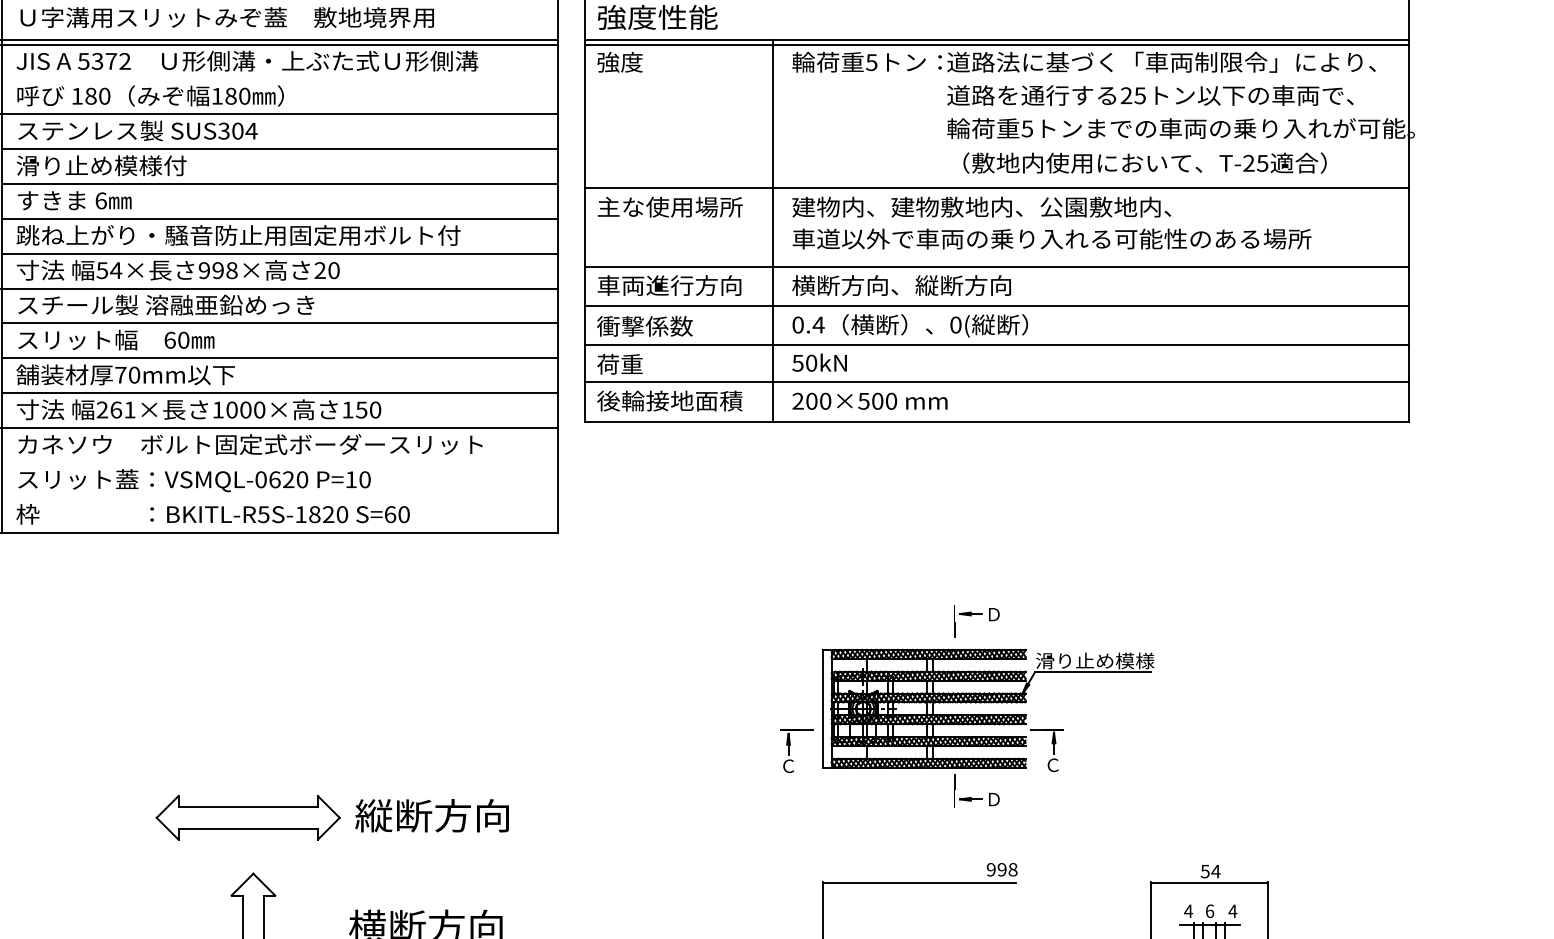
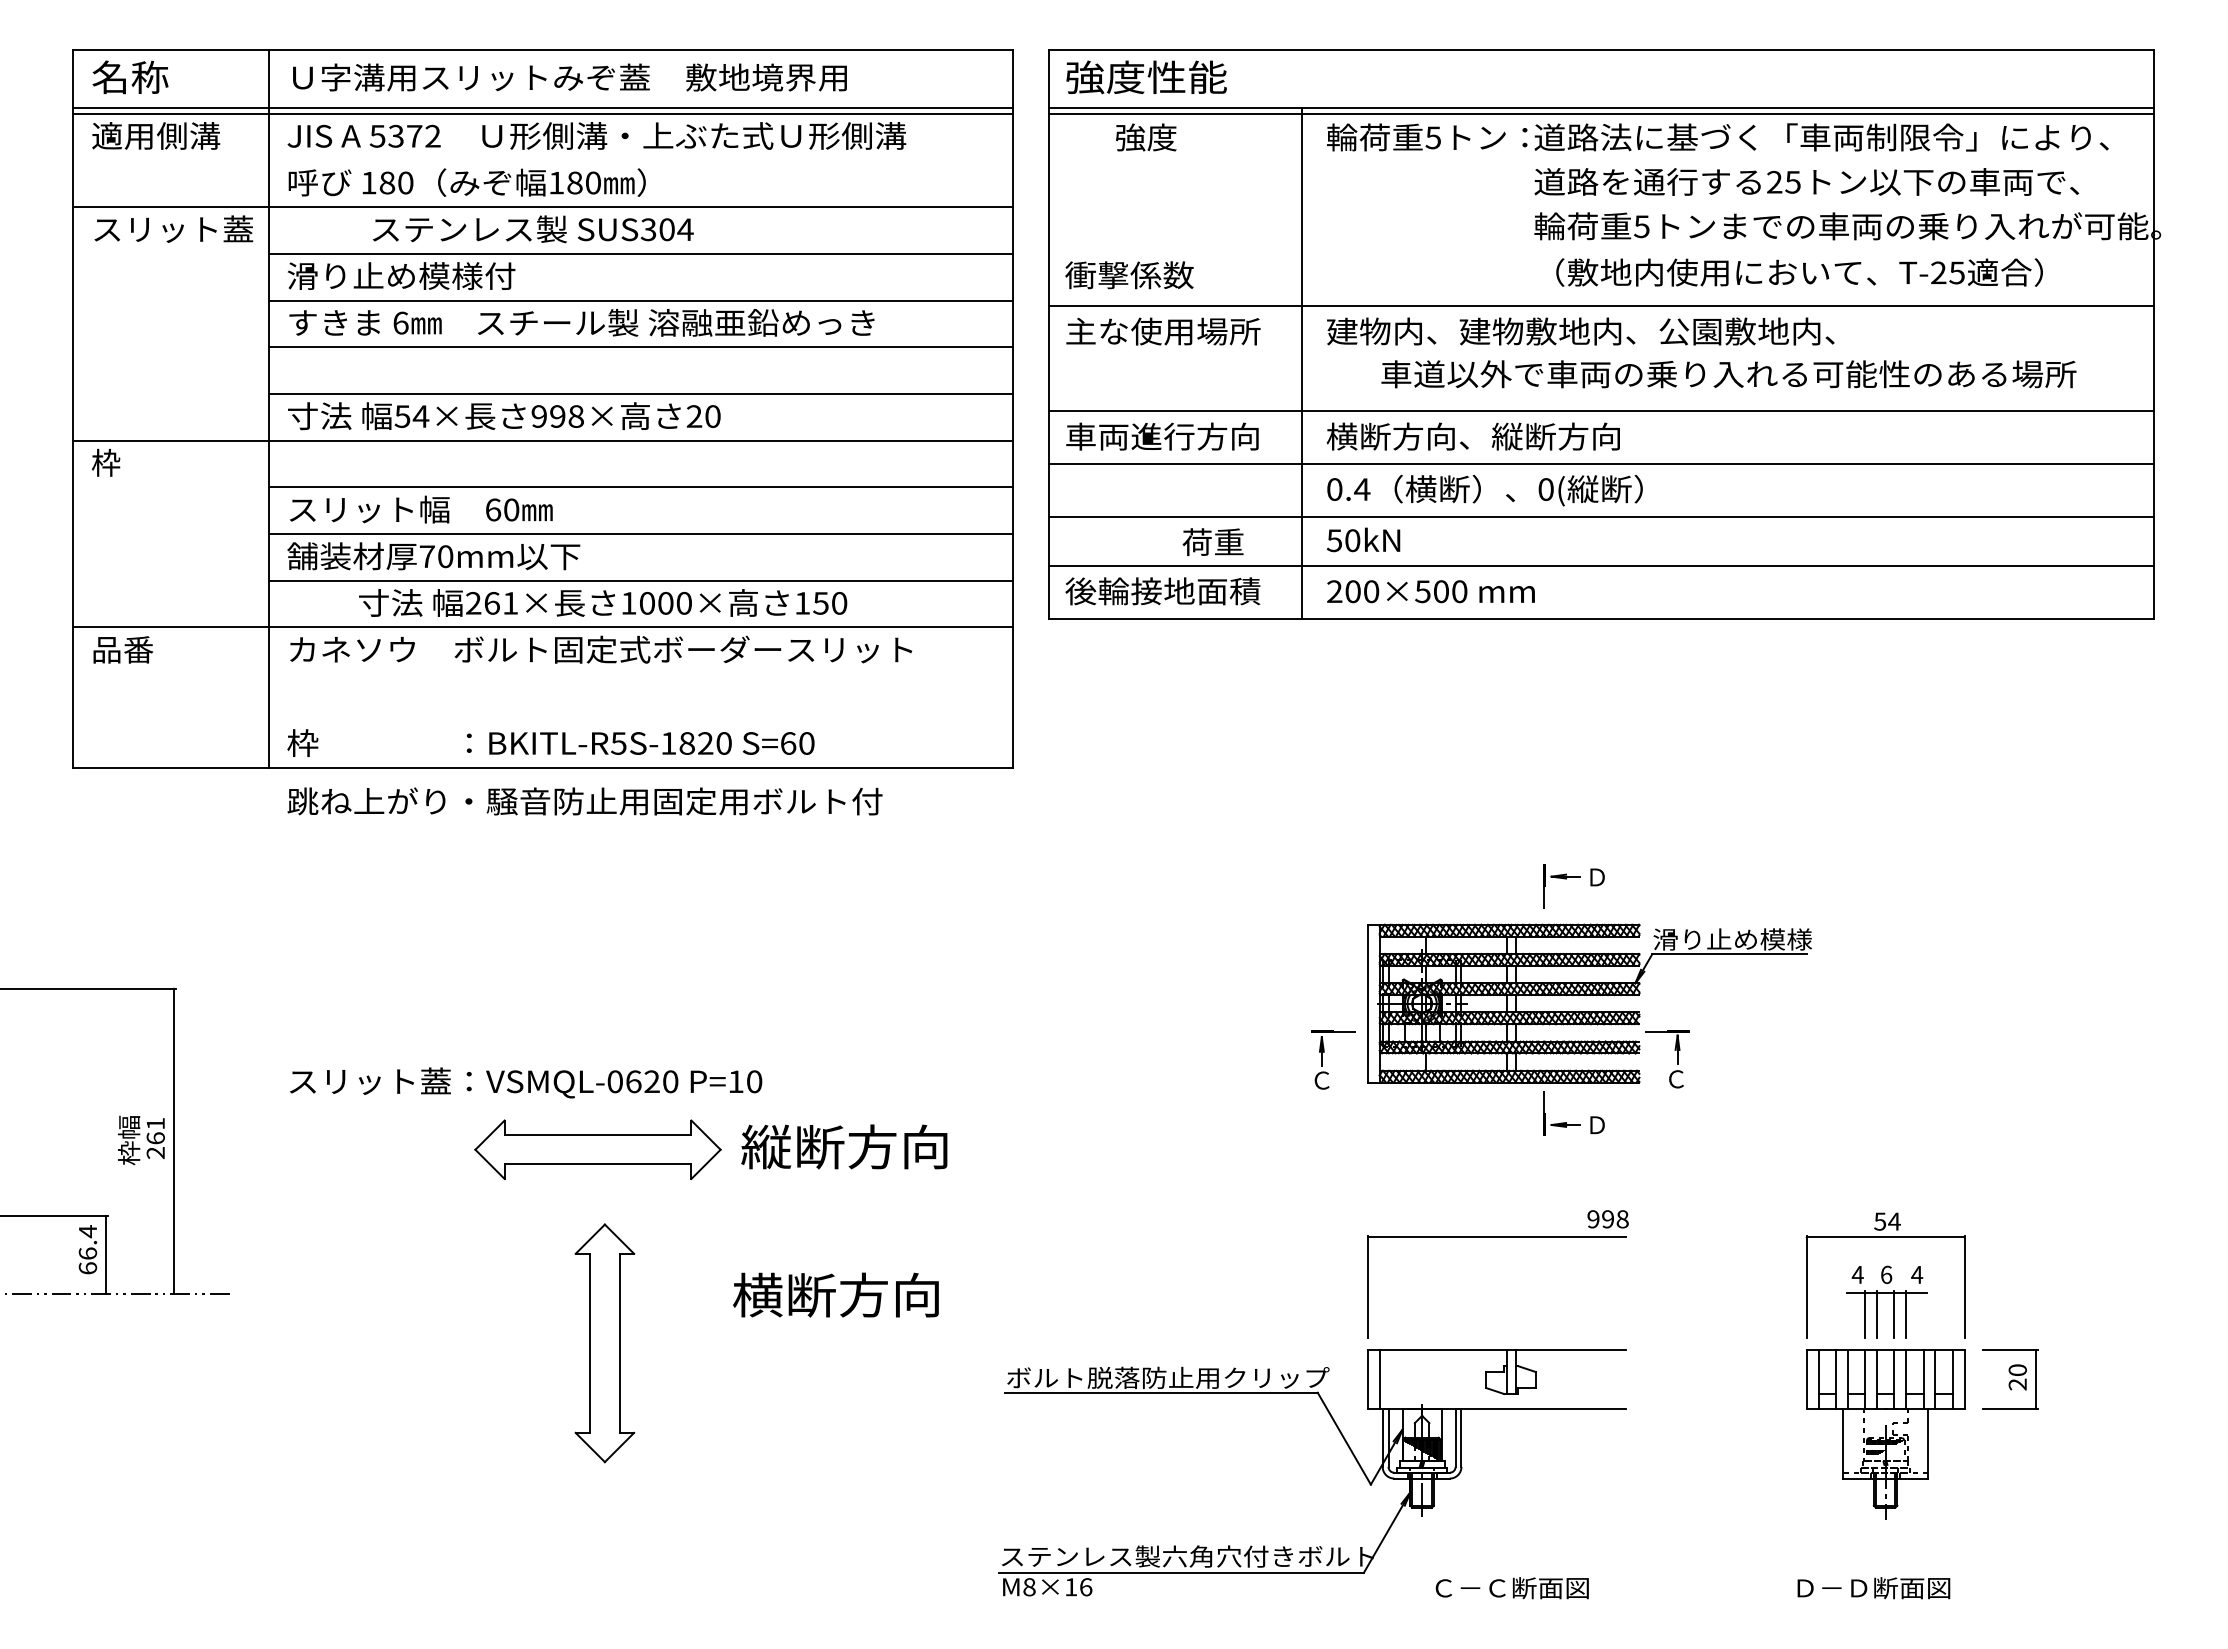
text: (620, 62) -> (1146, 137), moved
text: (138, 130) -> (533, 229), moved
text: (238, 235) -> (584, 801), moved
text: (1051, 239) -> (1728, 374), moved
text: (166, 304) -> (676, 322), moved
text: (644, 326) -> (1129, 275), moved
text: (619, 363) -> (1212, 541), moved
text: (199, 409) -> (603, 602), moved
text: (194, 480) -> (526, 1082), moved

